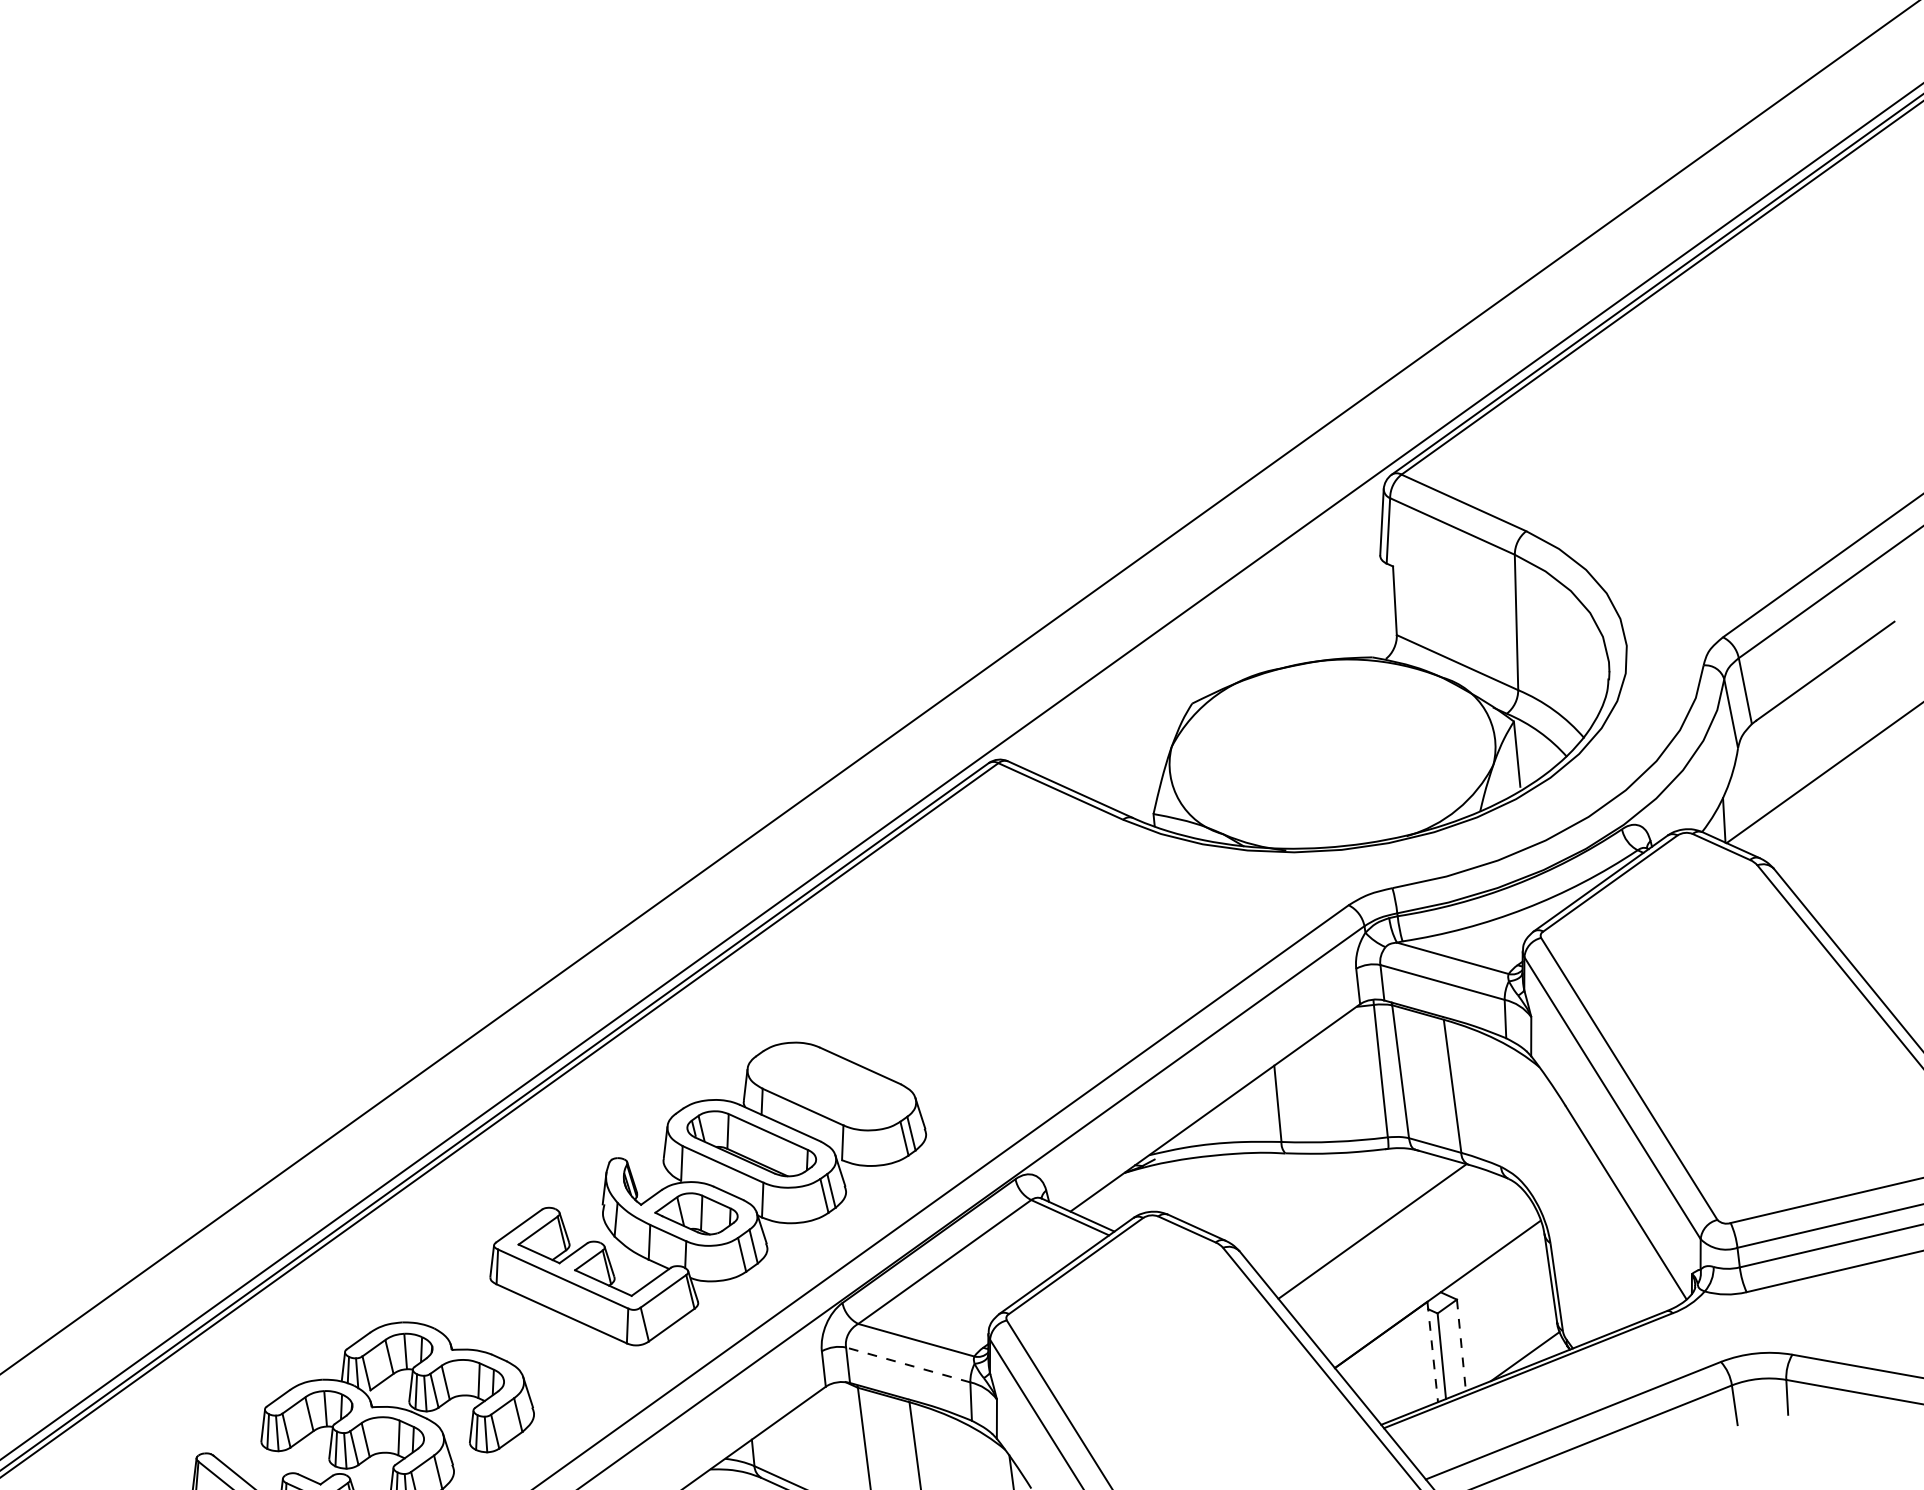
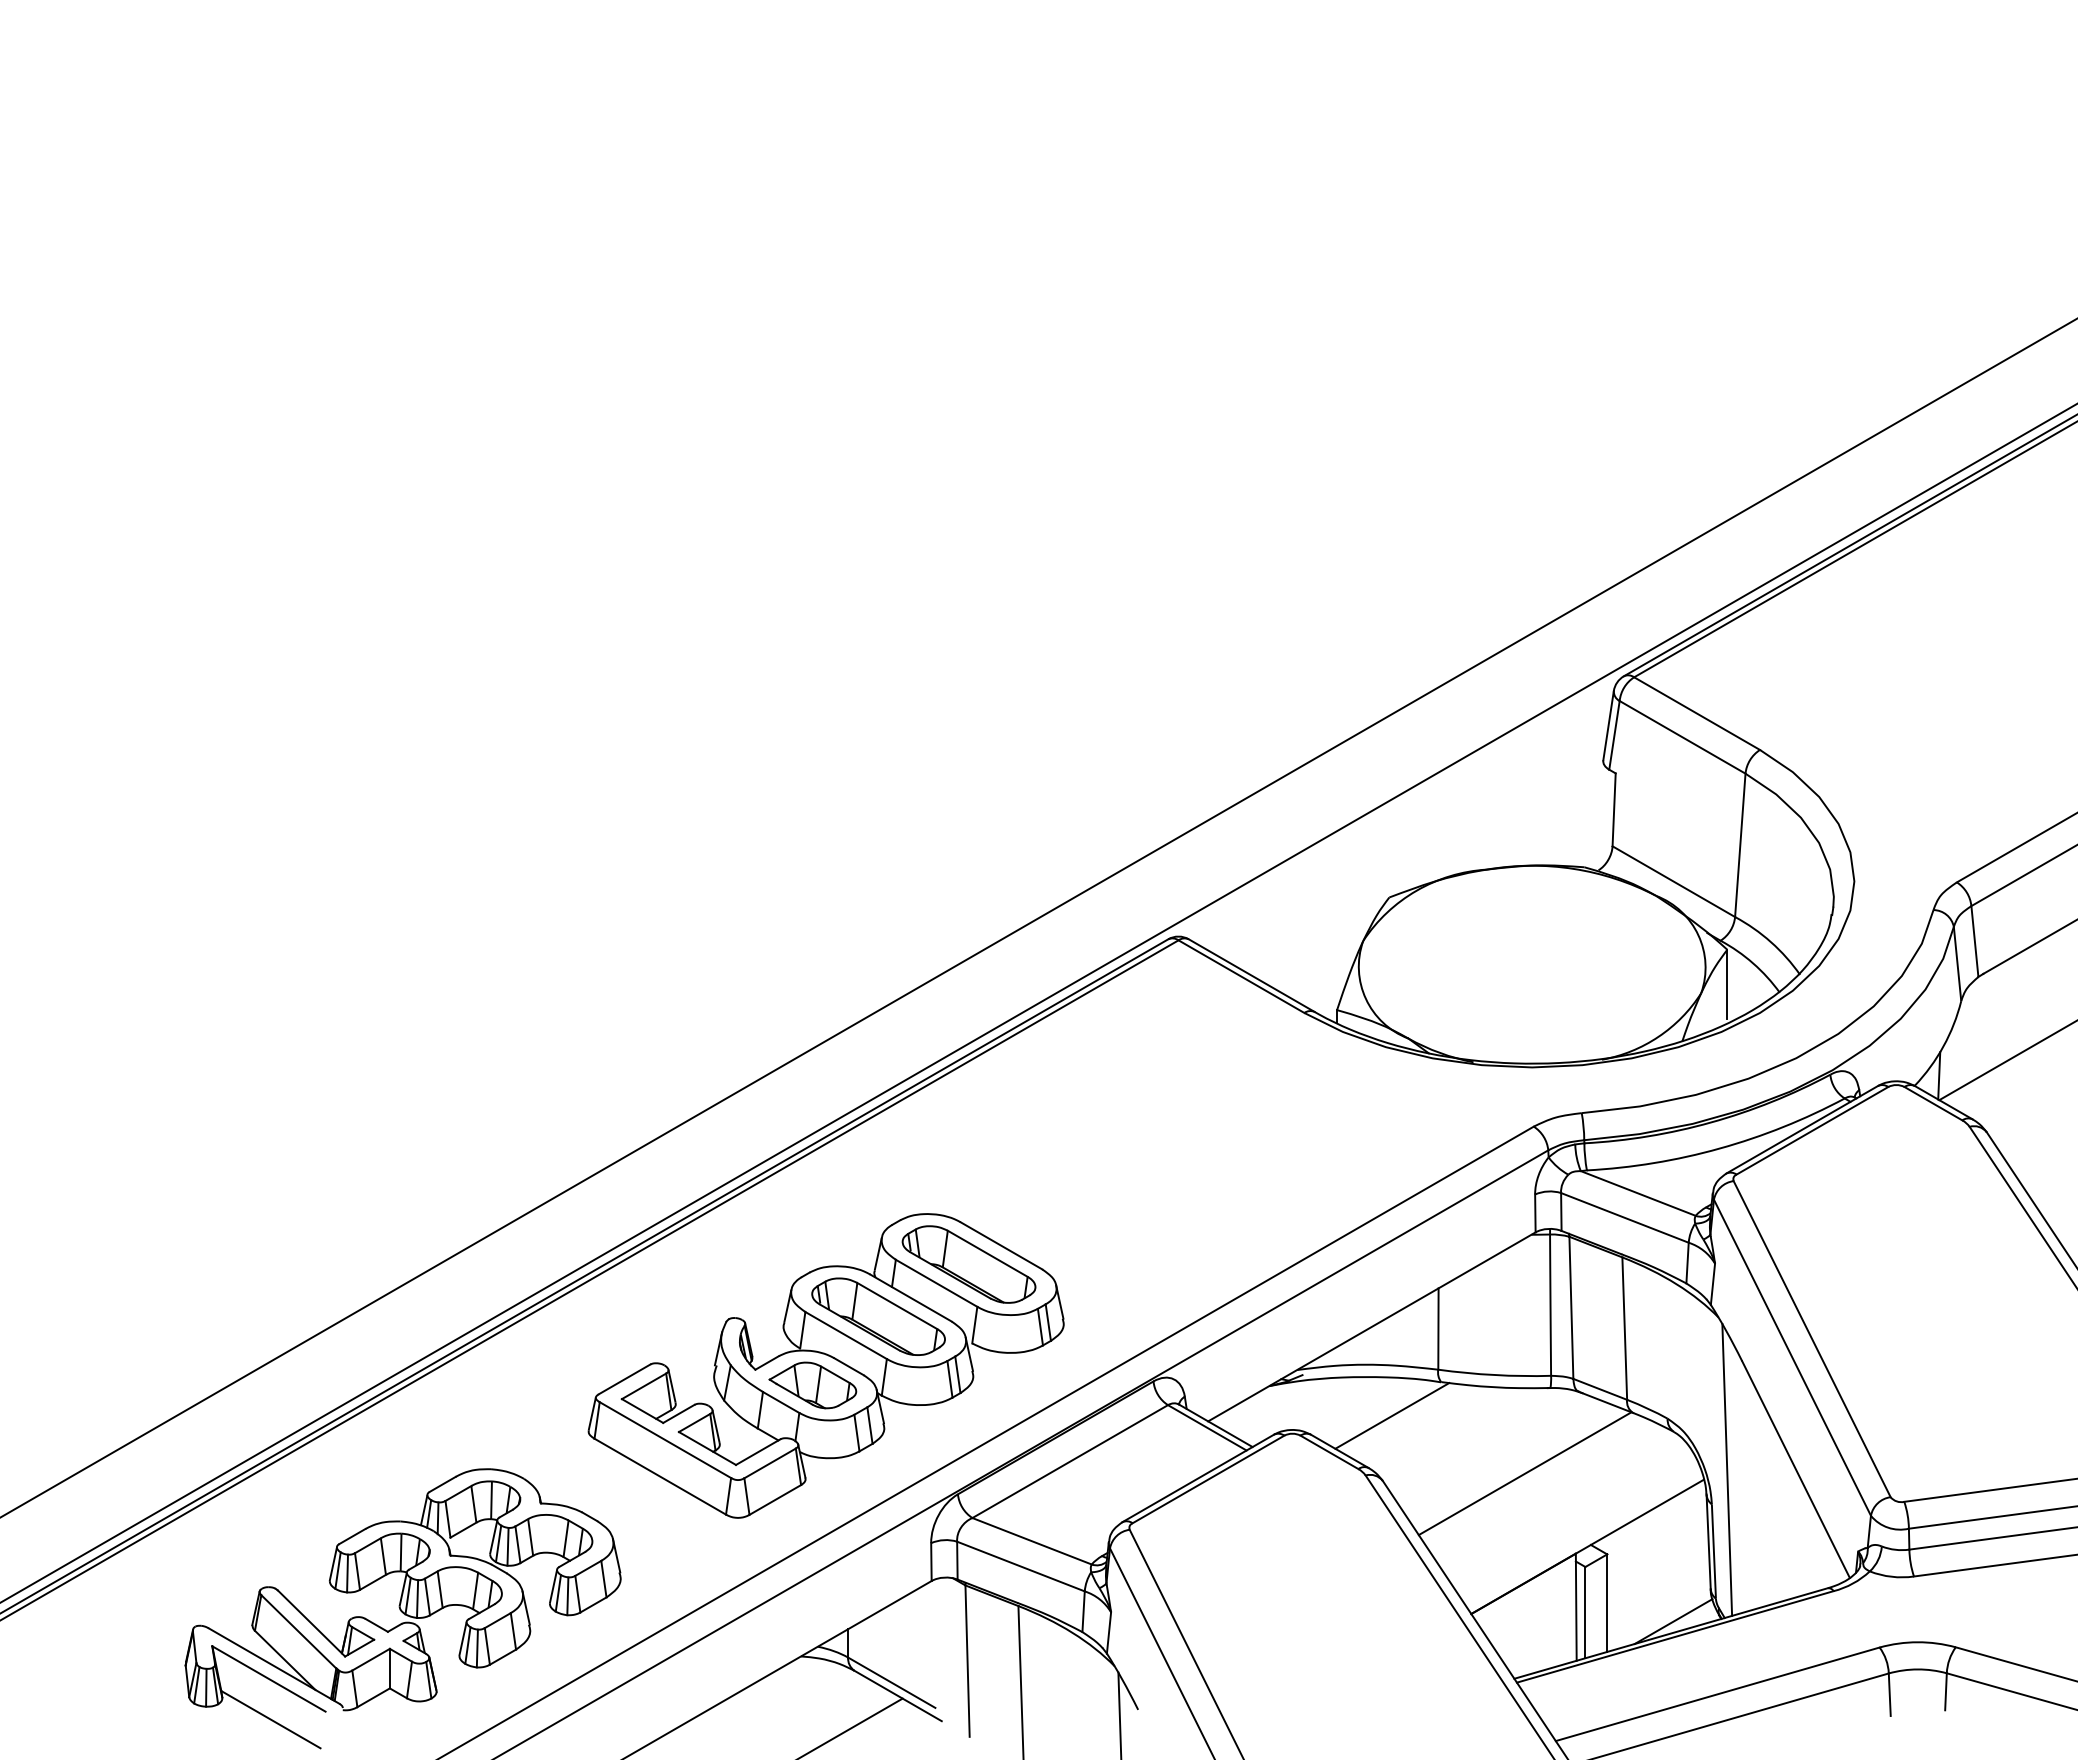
part: (831, 1086) -> (968, 1264), added
line: (1242, 1189) -> (1392, 1415), added
line: (1561, 1208) -> (1727, 1469), added
line: (1461, 1345) -> (1607, 1603), dashed -> solid
line: (1432, 1352) -> (1576, 1607), dashed -> solid
line: (907, 1364) -> (1020, 1566), dashed -> solid

